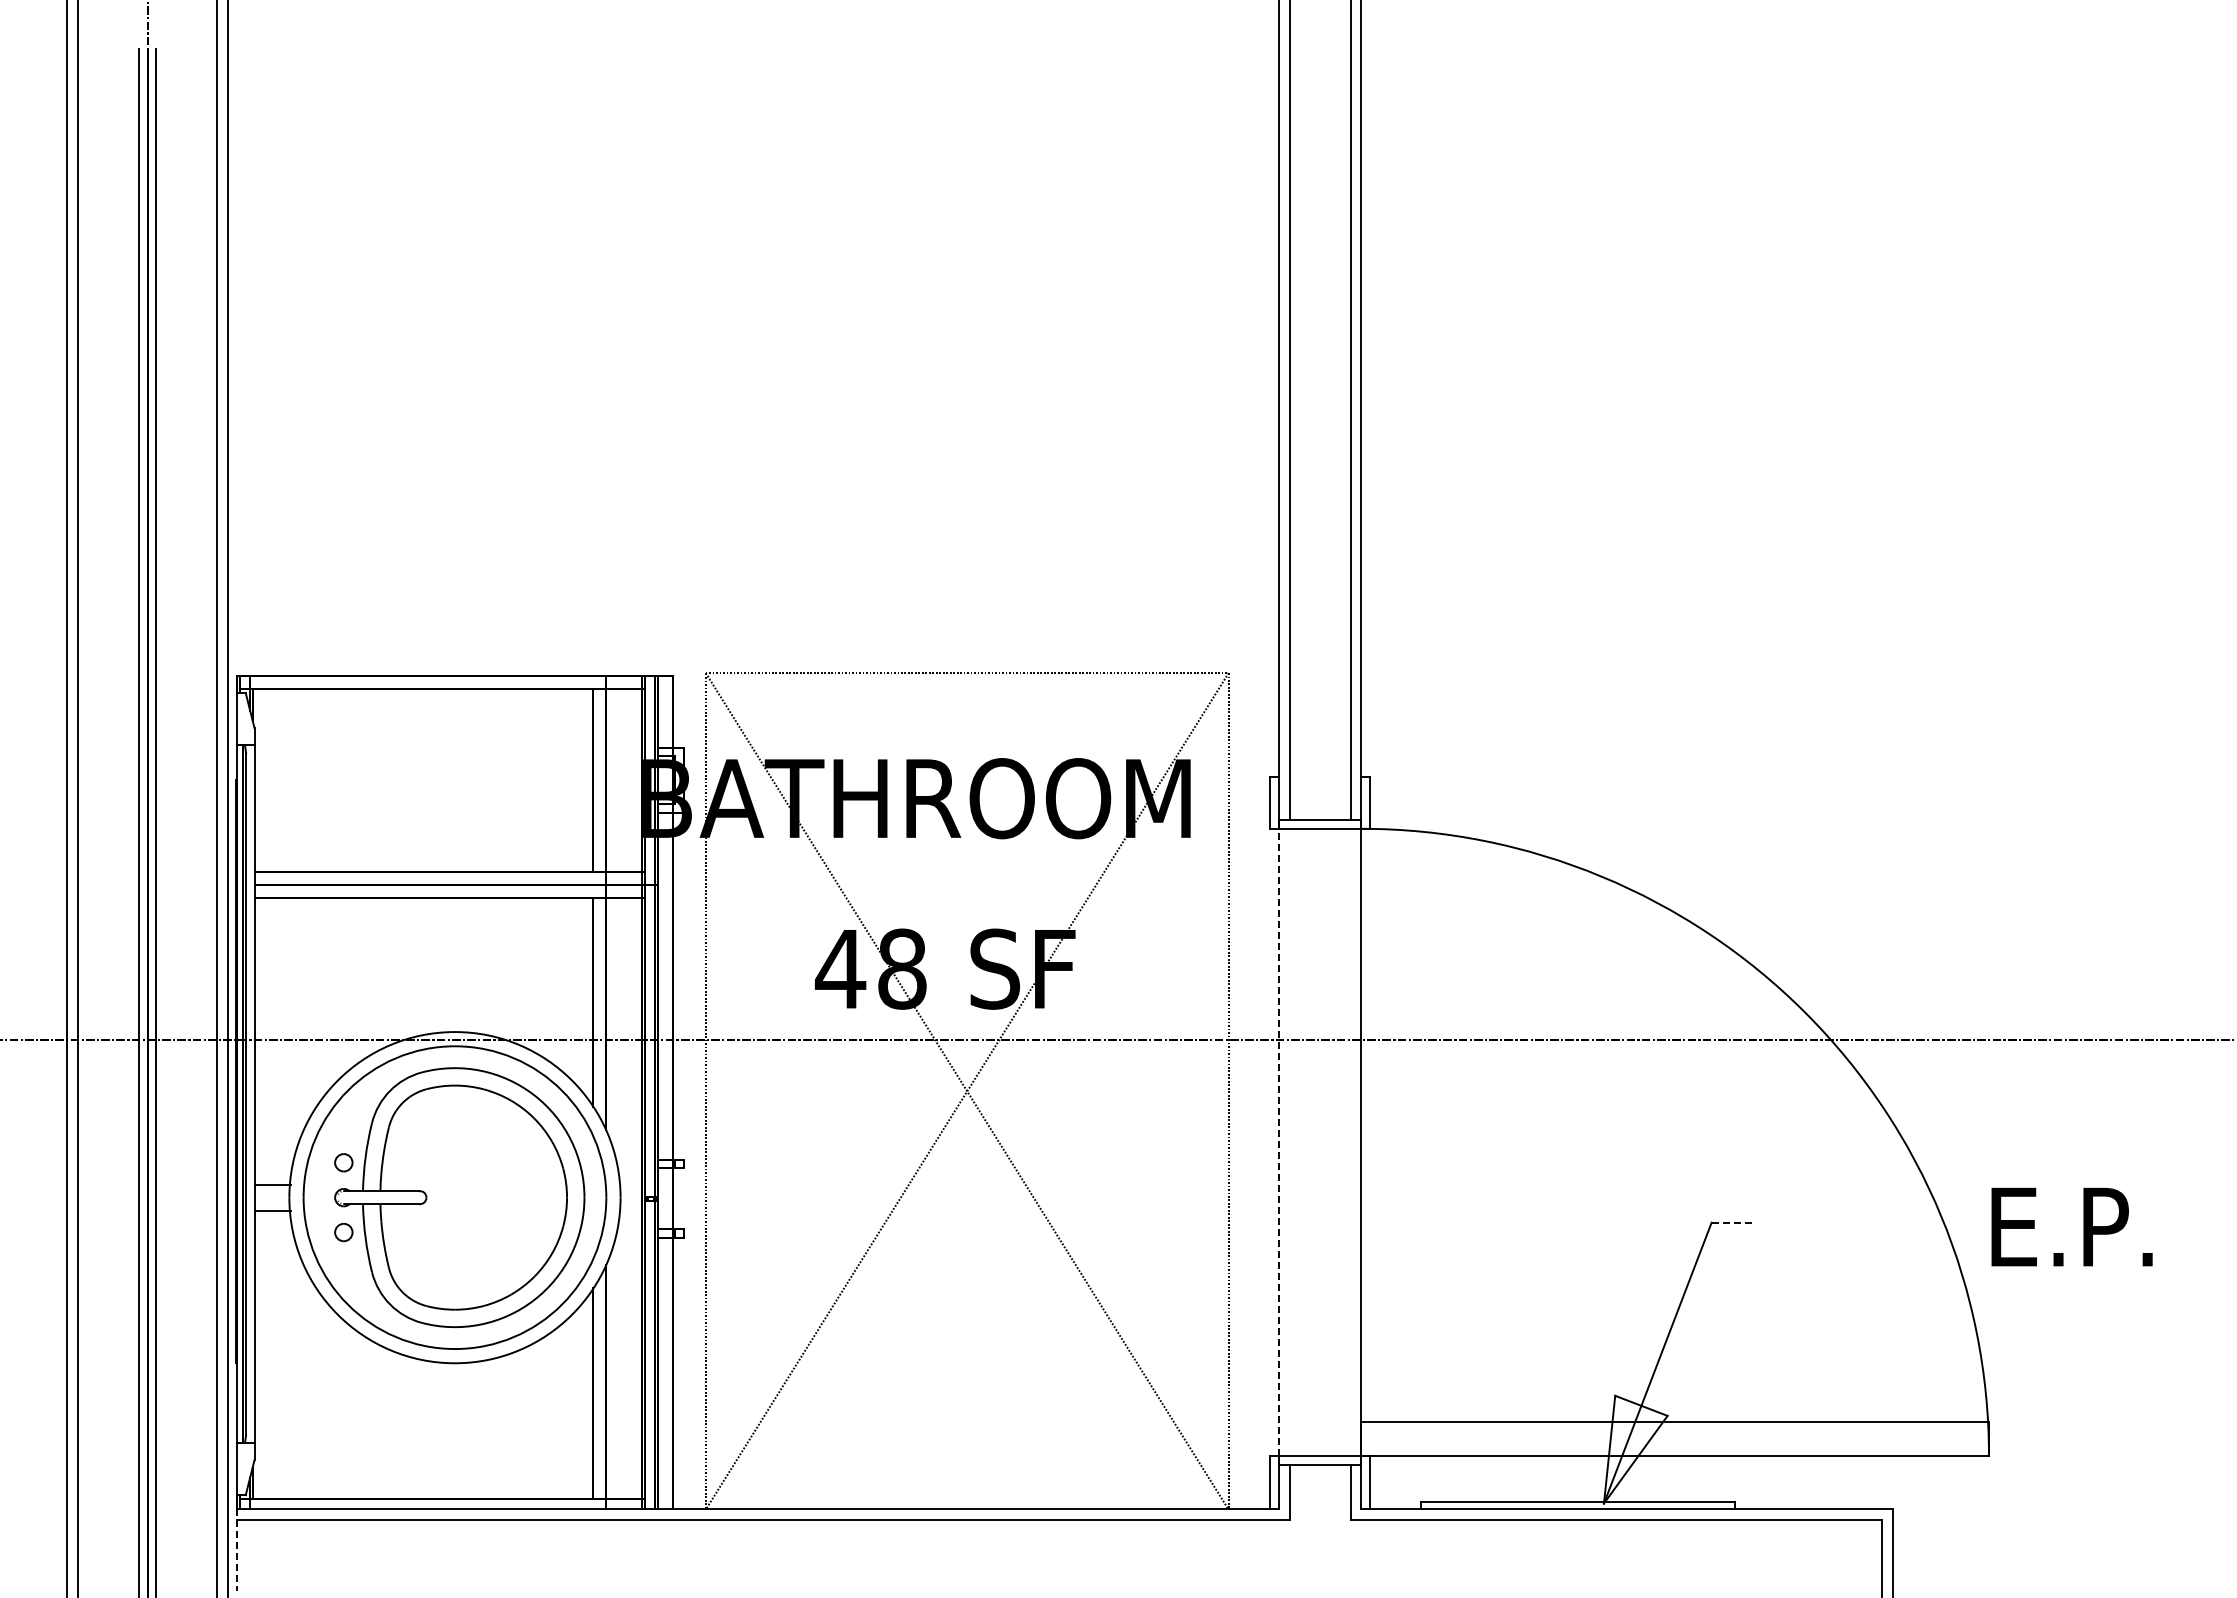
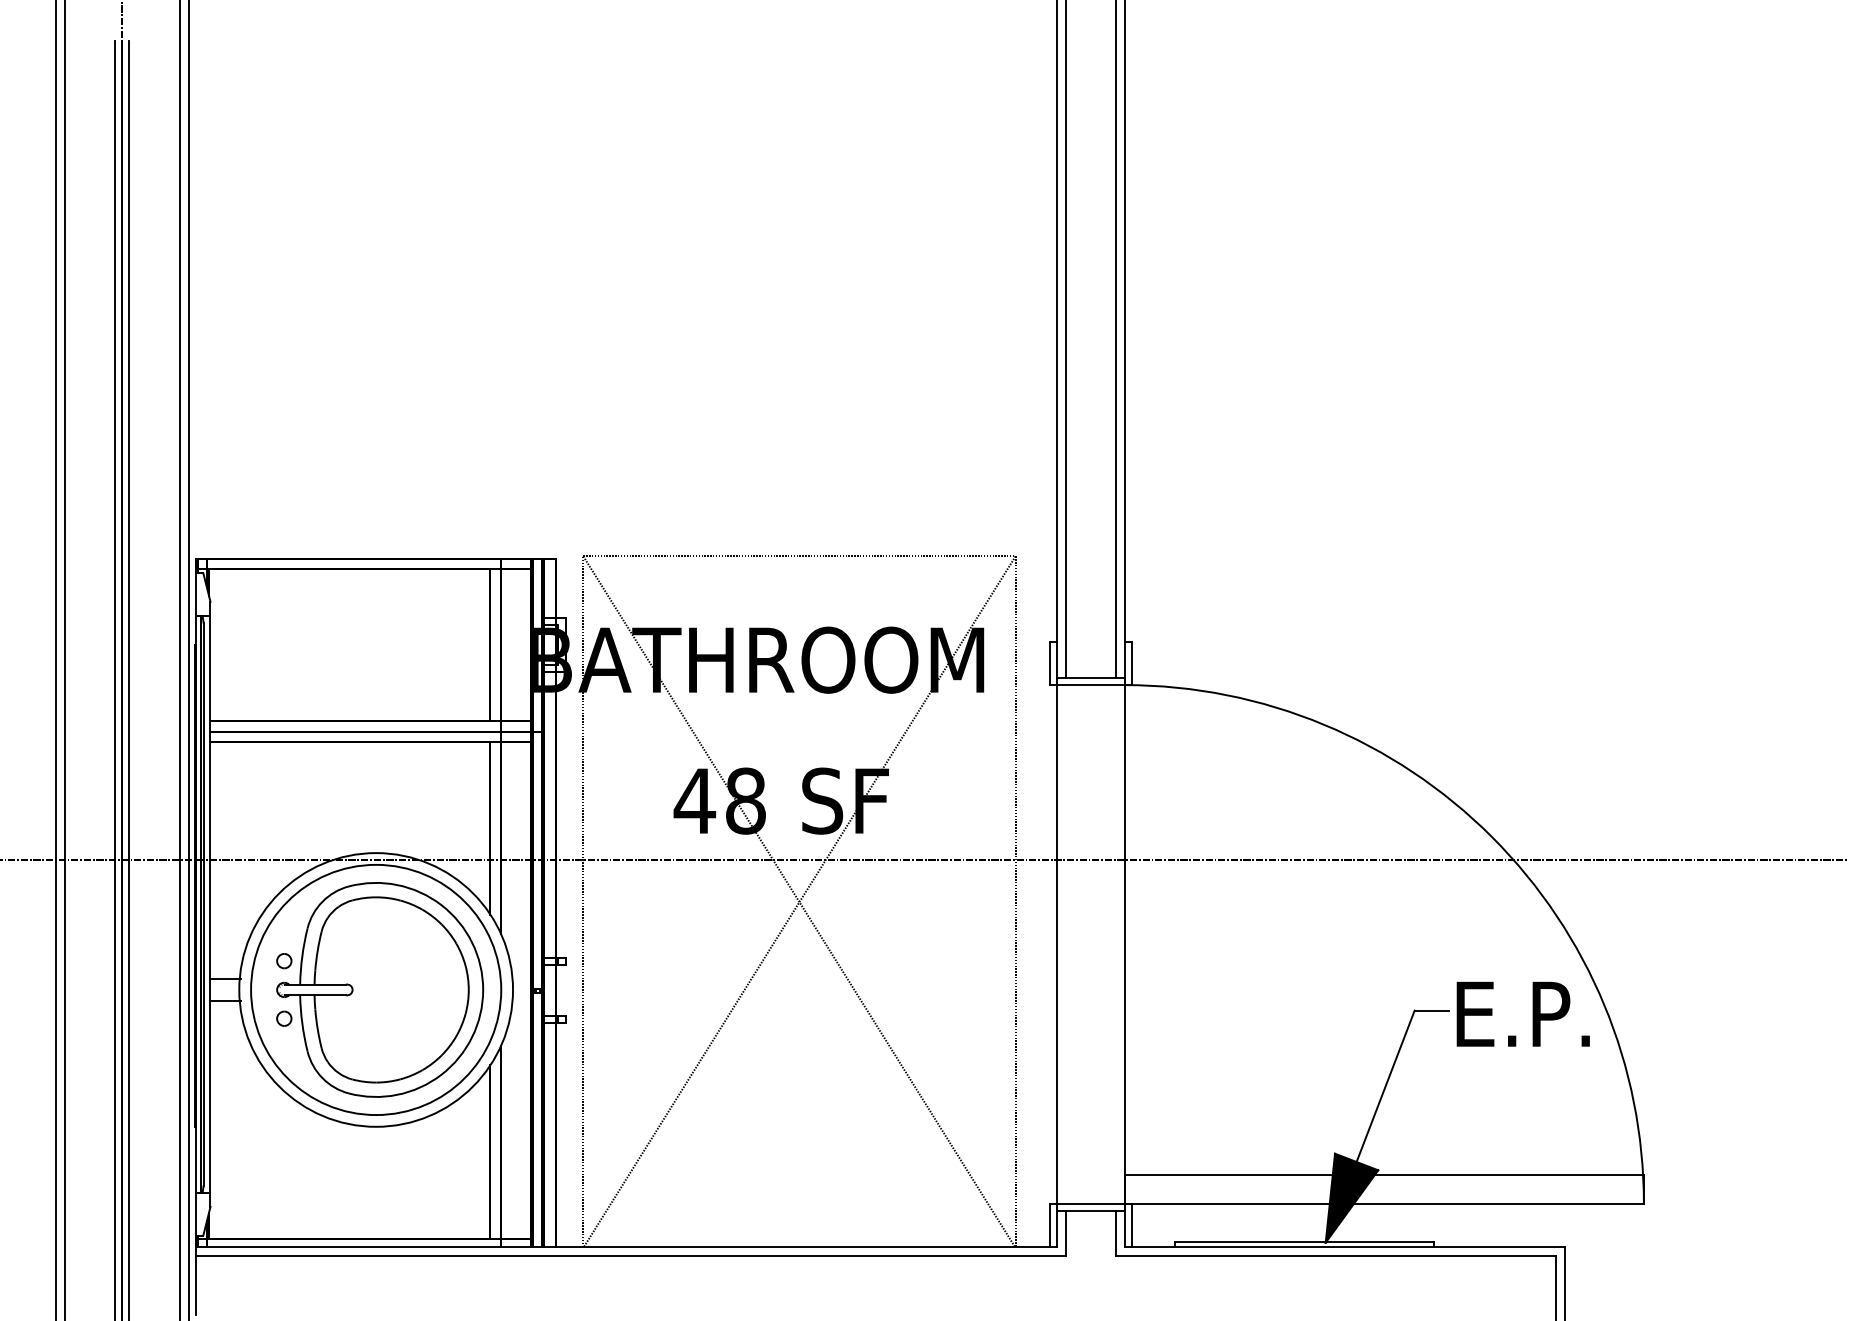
line: (1278, 1142) -> (1056, 944), dashed -> solid
line: (1732, 1222) -> (1431, 1010), dashed -> solid
text: (2071, 1226) -> (1522, 1013), moved
fill: (1635, 1449) -> (1351, 1198), added
line: (237, 1550) -> (196, 1281), dashed -> solid

